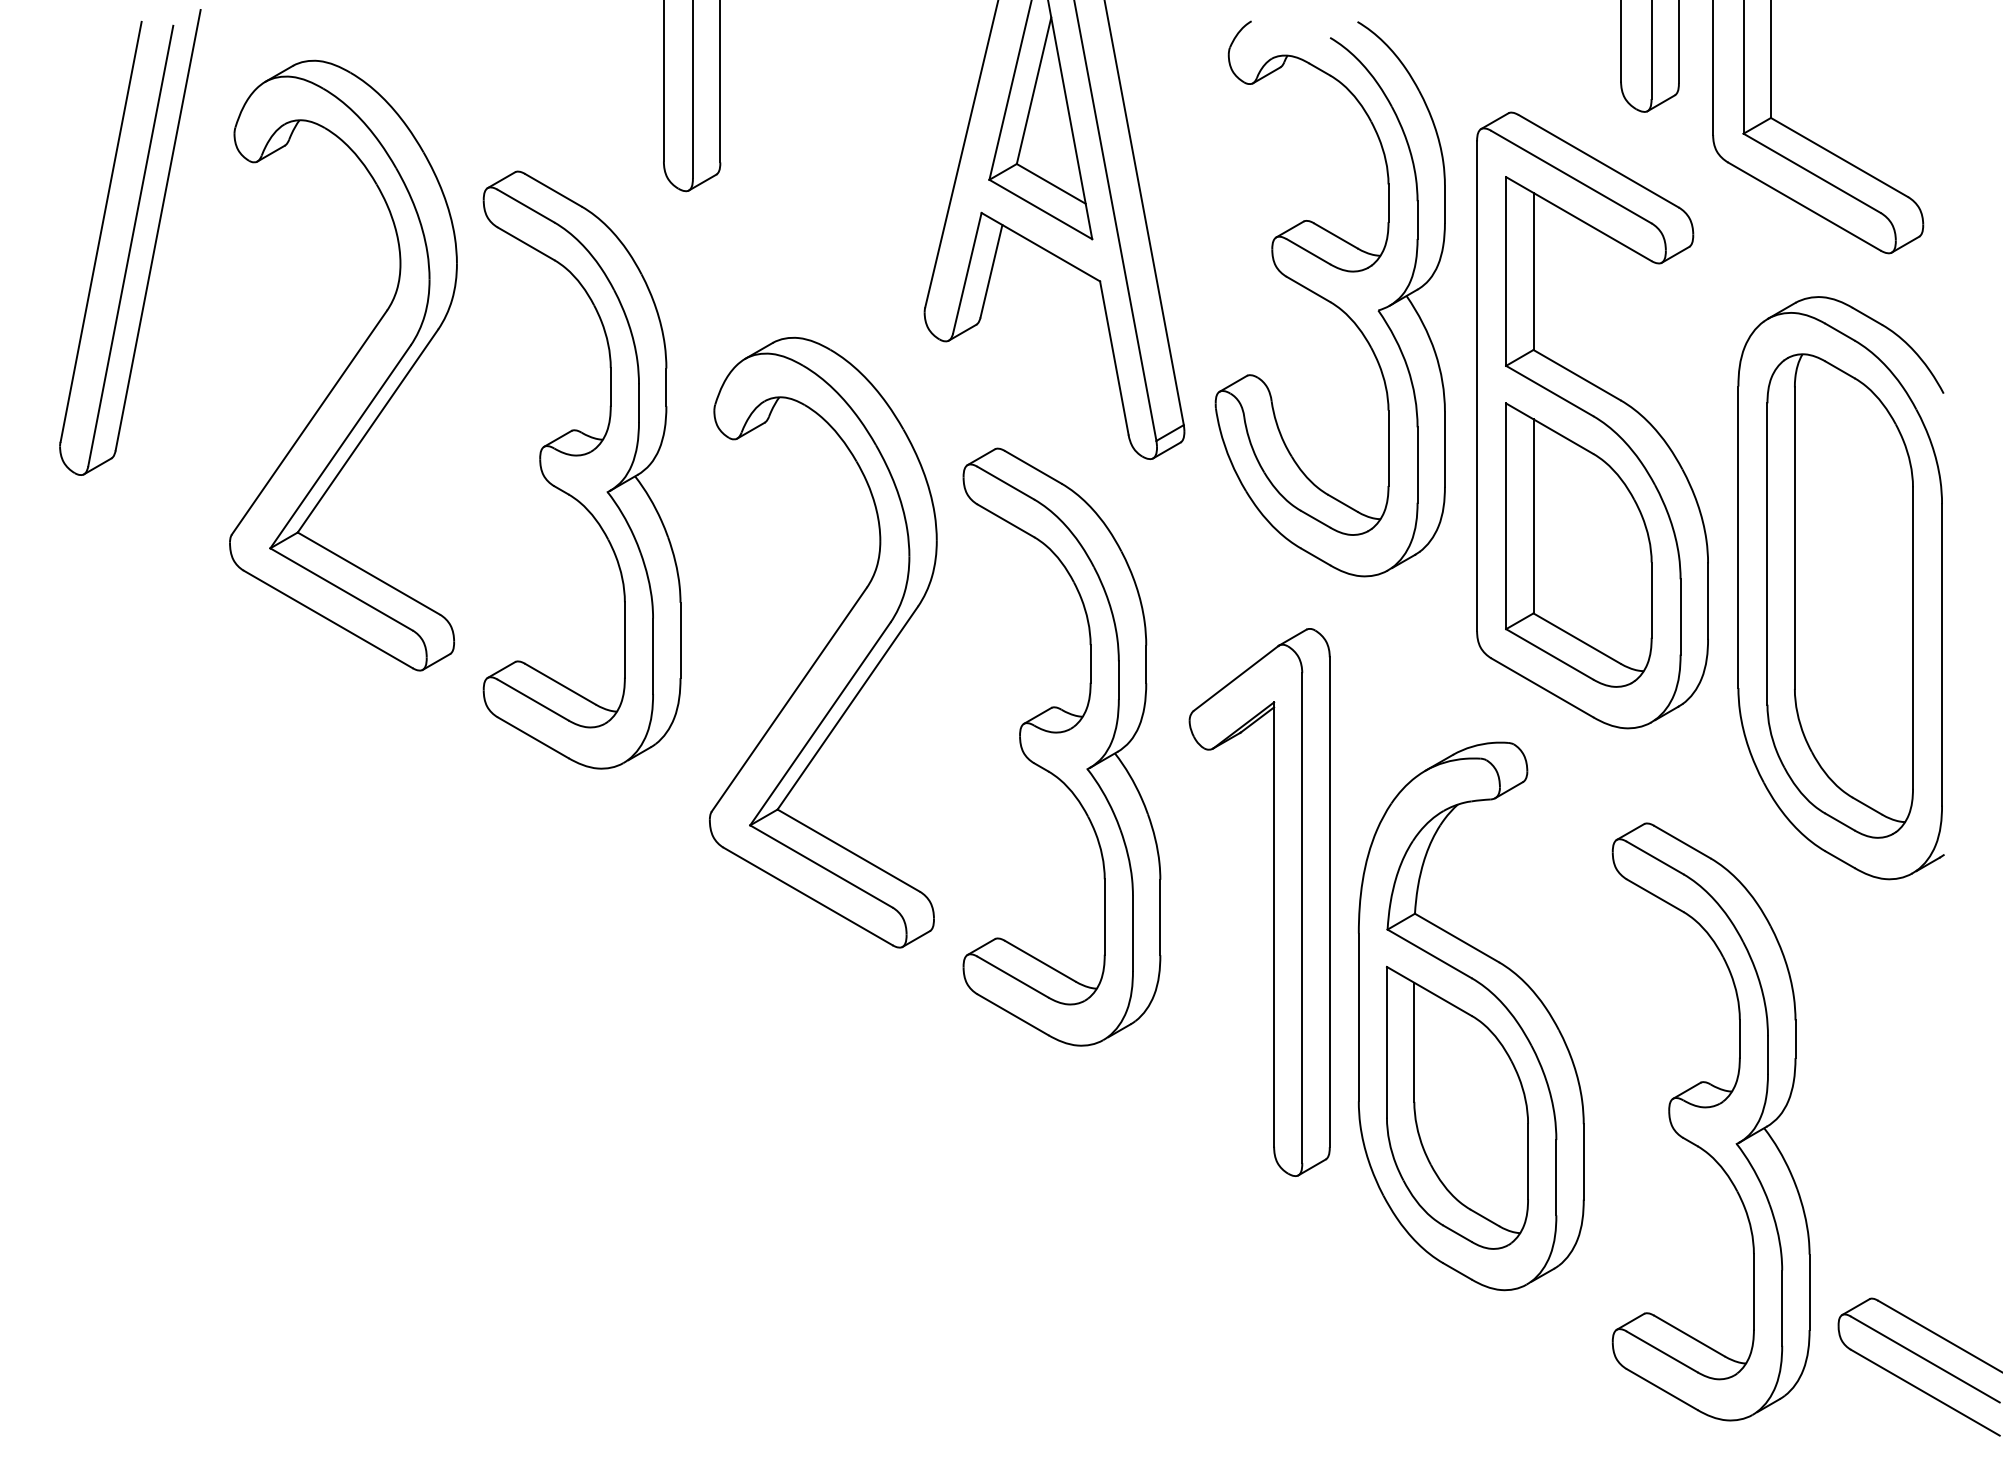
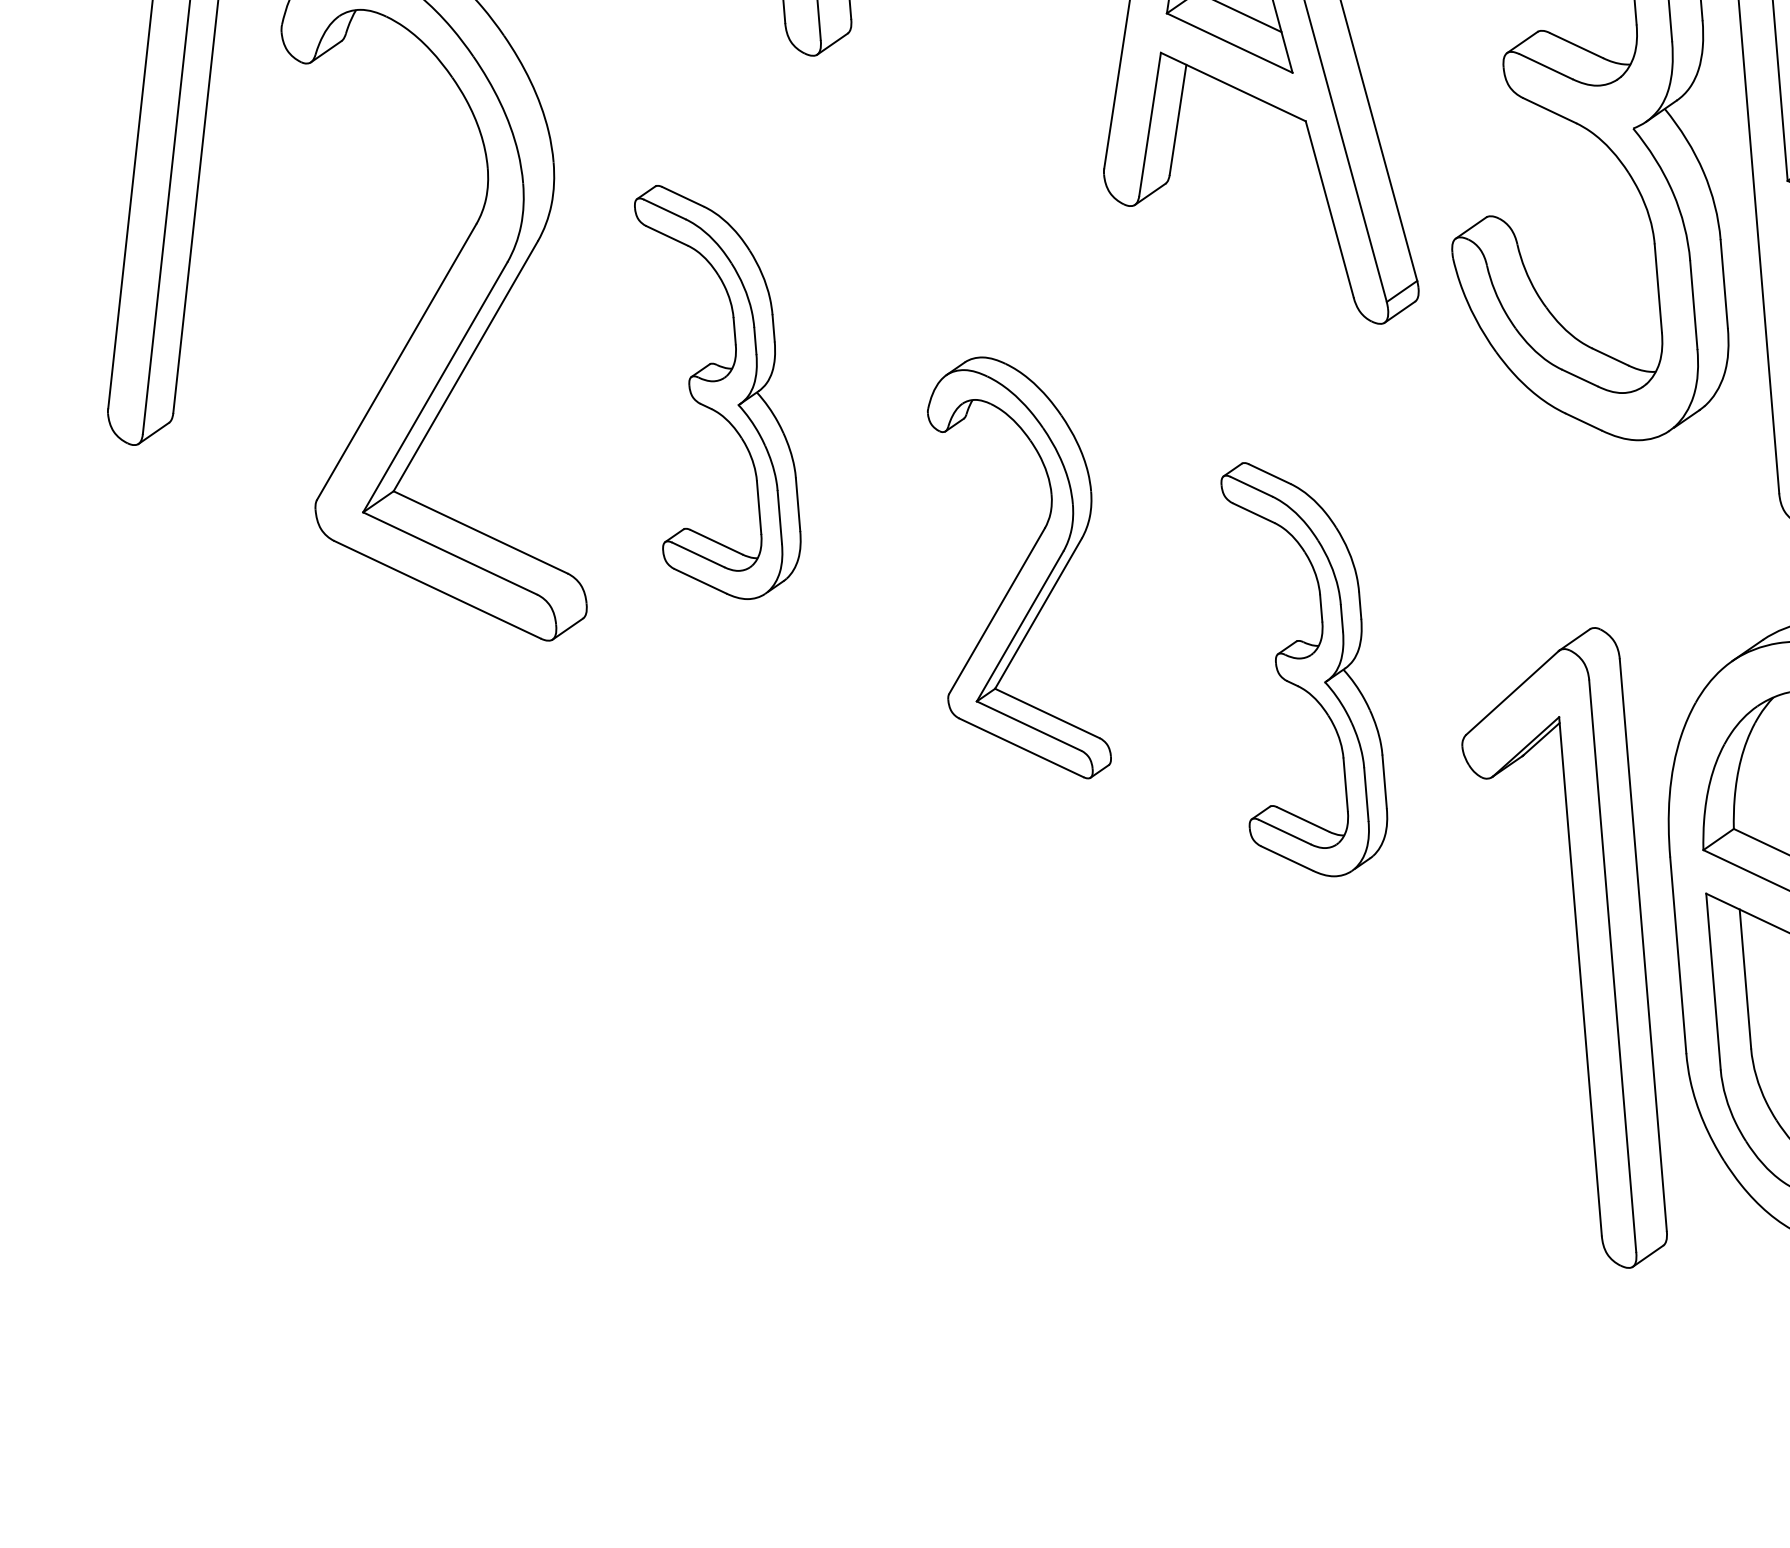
part: (581, 469) -> (718, 390), size x0.6
part: (823, 642) -> (1017, 569), size x0.6
part: (1061, 746) -> (1305, 667), size x0.6
part: (1273, 902) -> (1577, 950), moved

